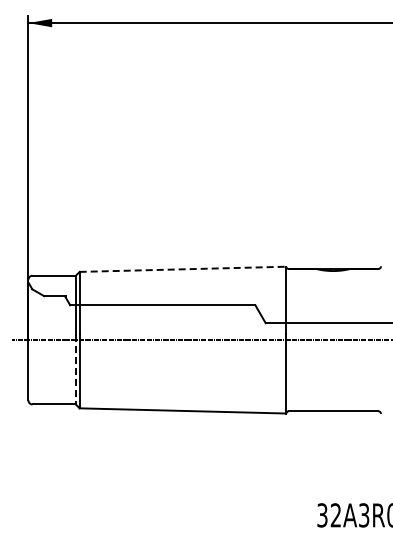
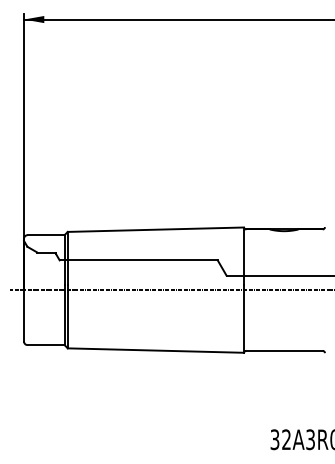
line: (183, 269) -> (156, 229), dashed -> solid
line: (75, 369) -> (64, 315), dashed -> solid

